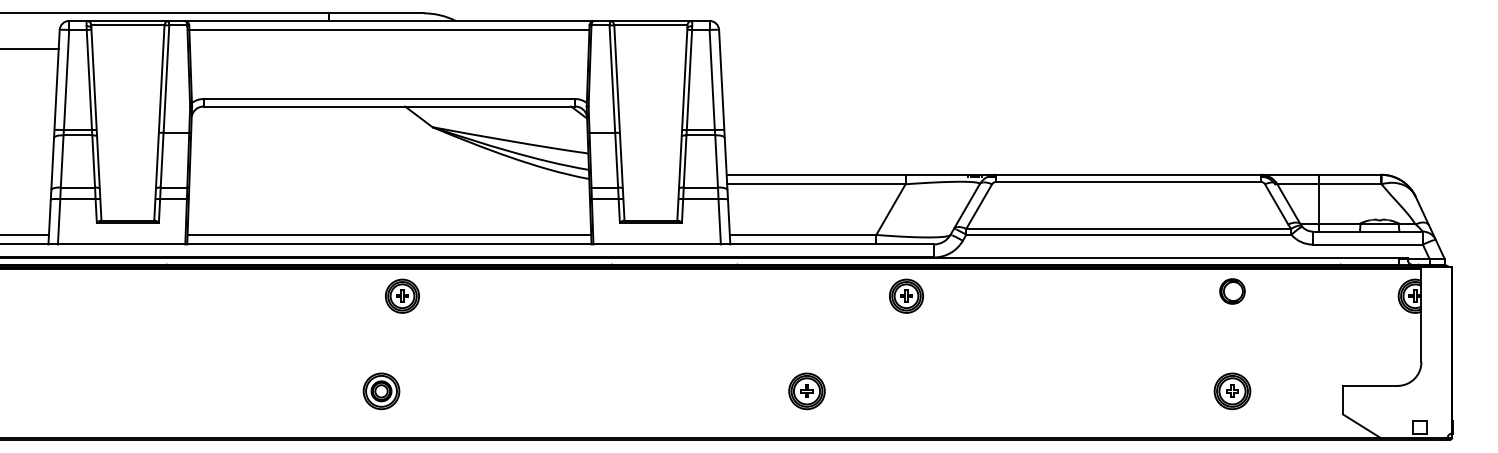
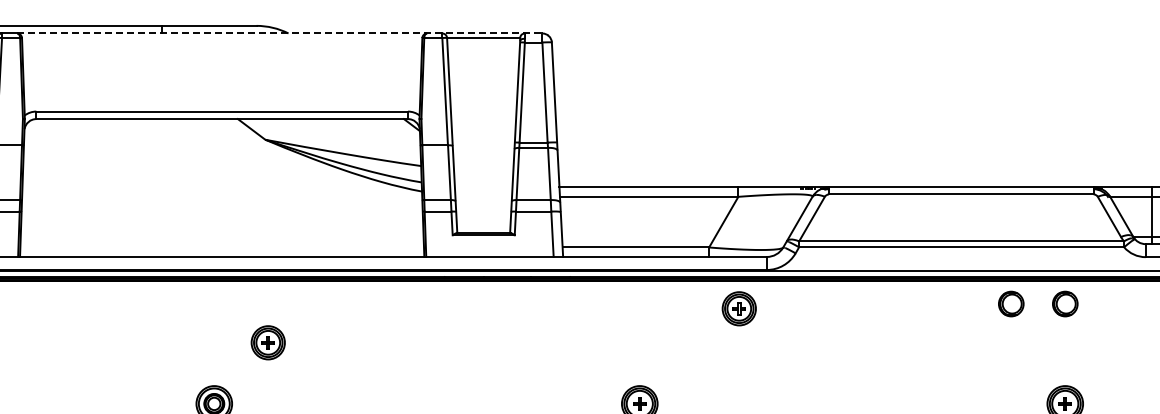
line: (447, 20) -> (280, 33), solid -> dashed
line: (389, 29) -> (222, 42), removed
line: (389, 234) -> (222, 247), removed
part: (1178, 291) -> (1011, 304), added
part: (402, 295) -> (268, 342), moved

